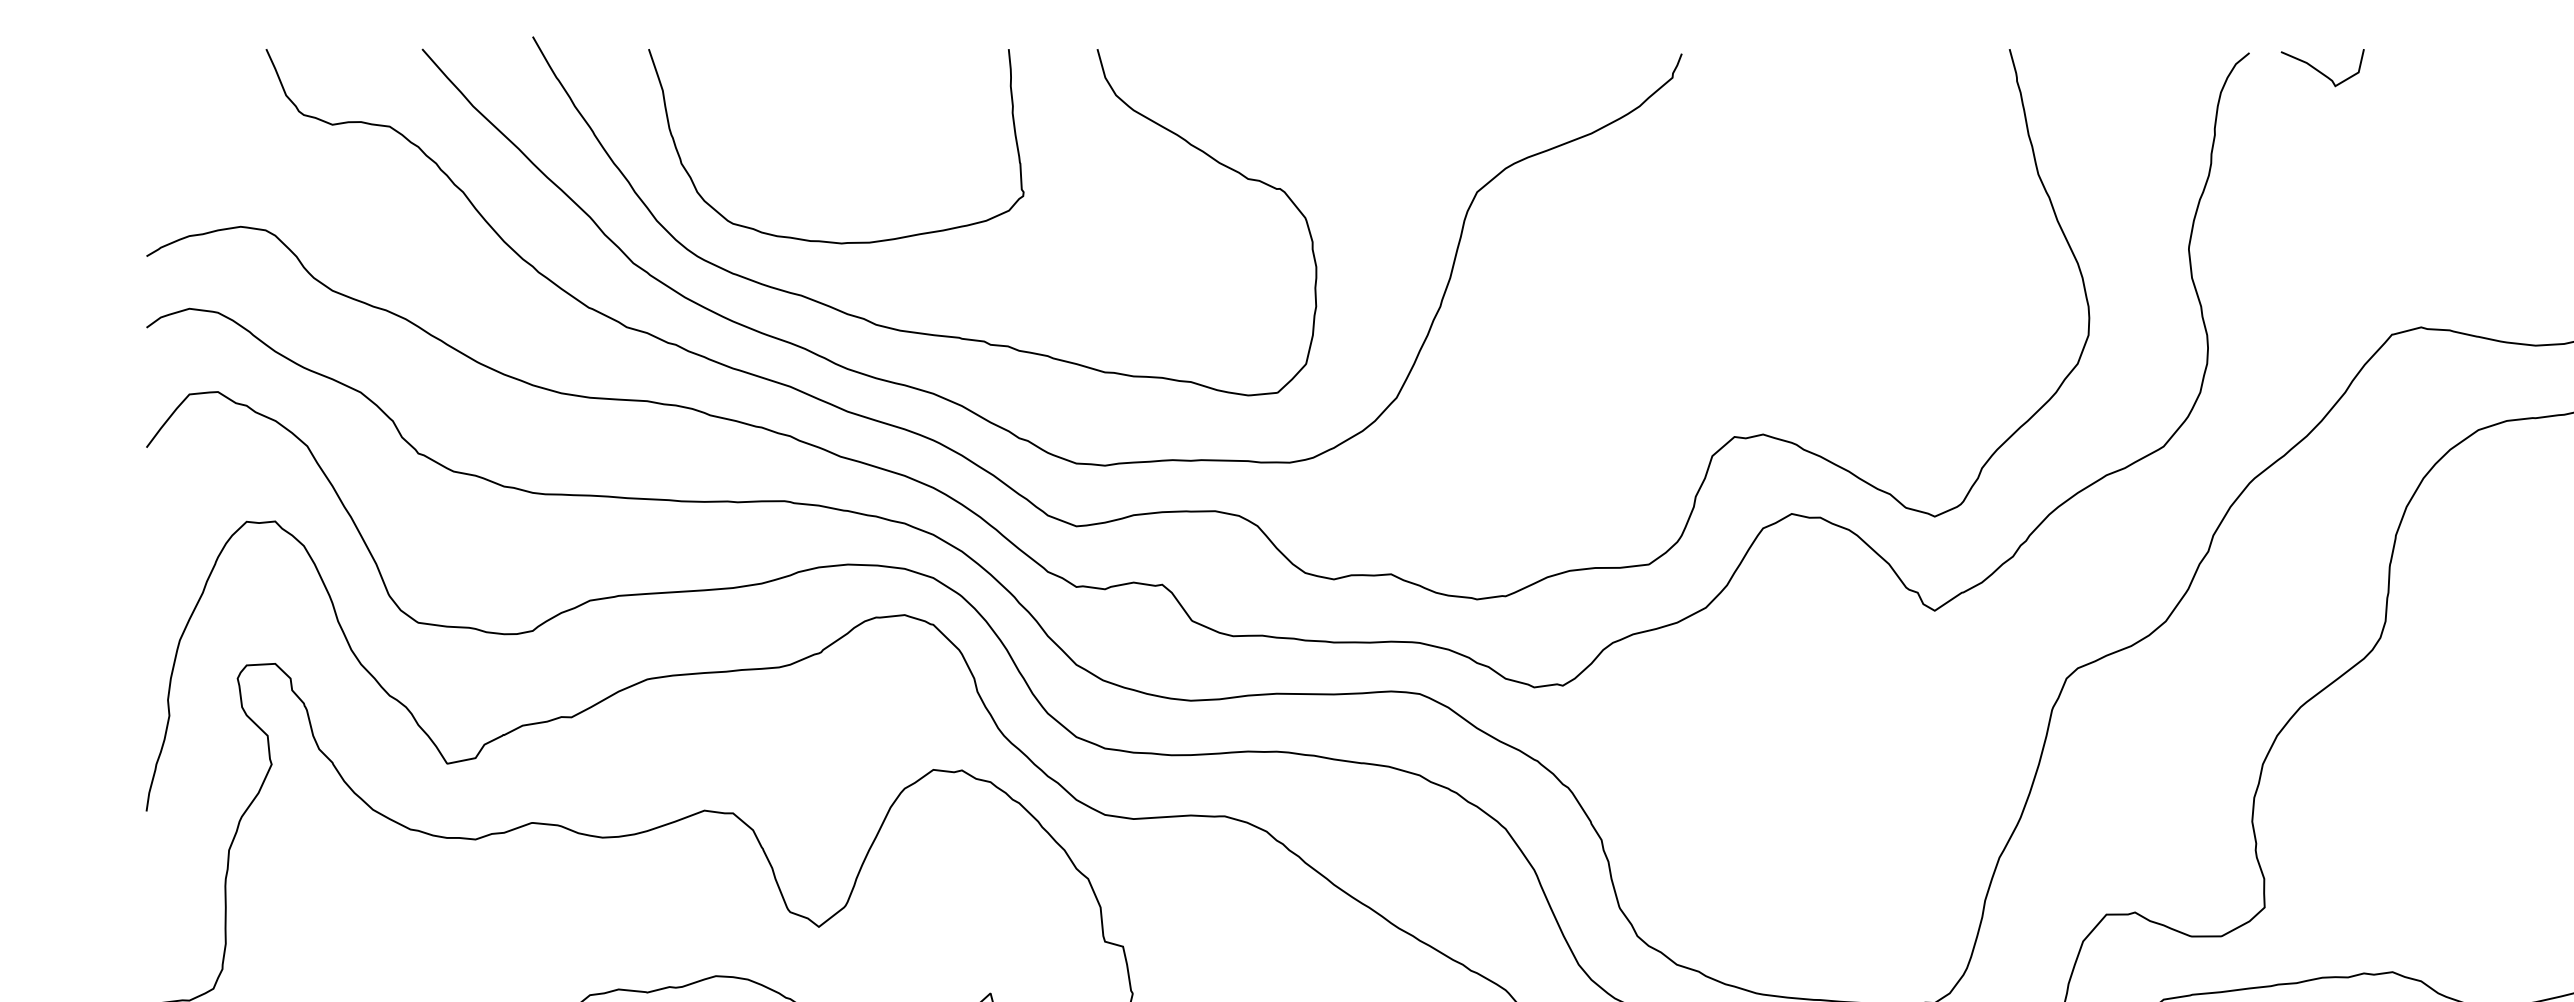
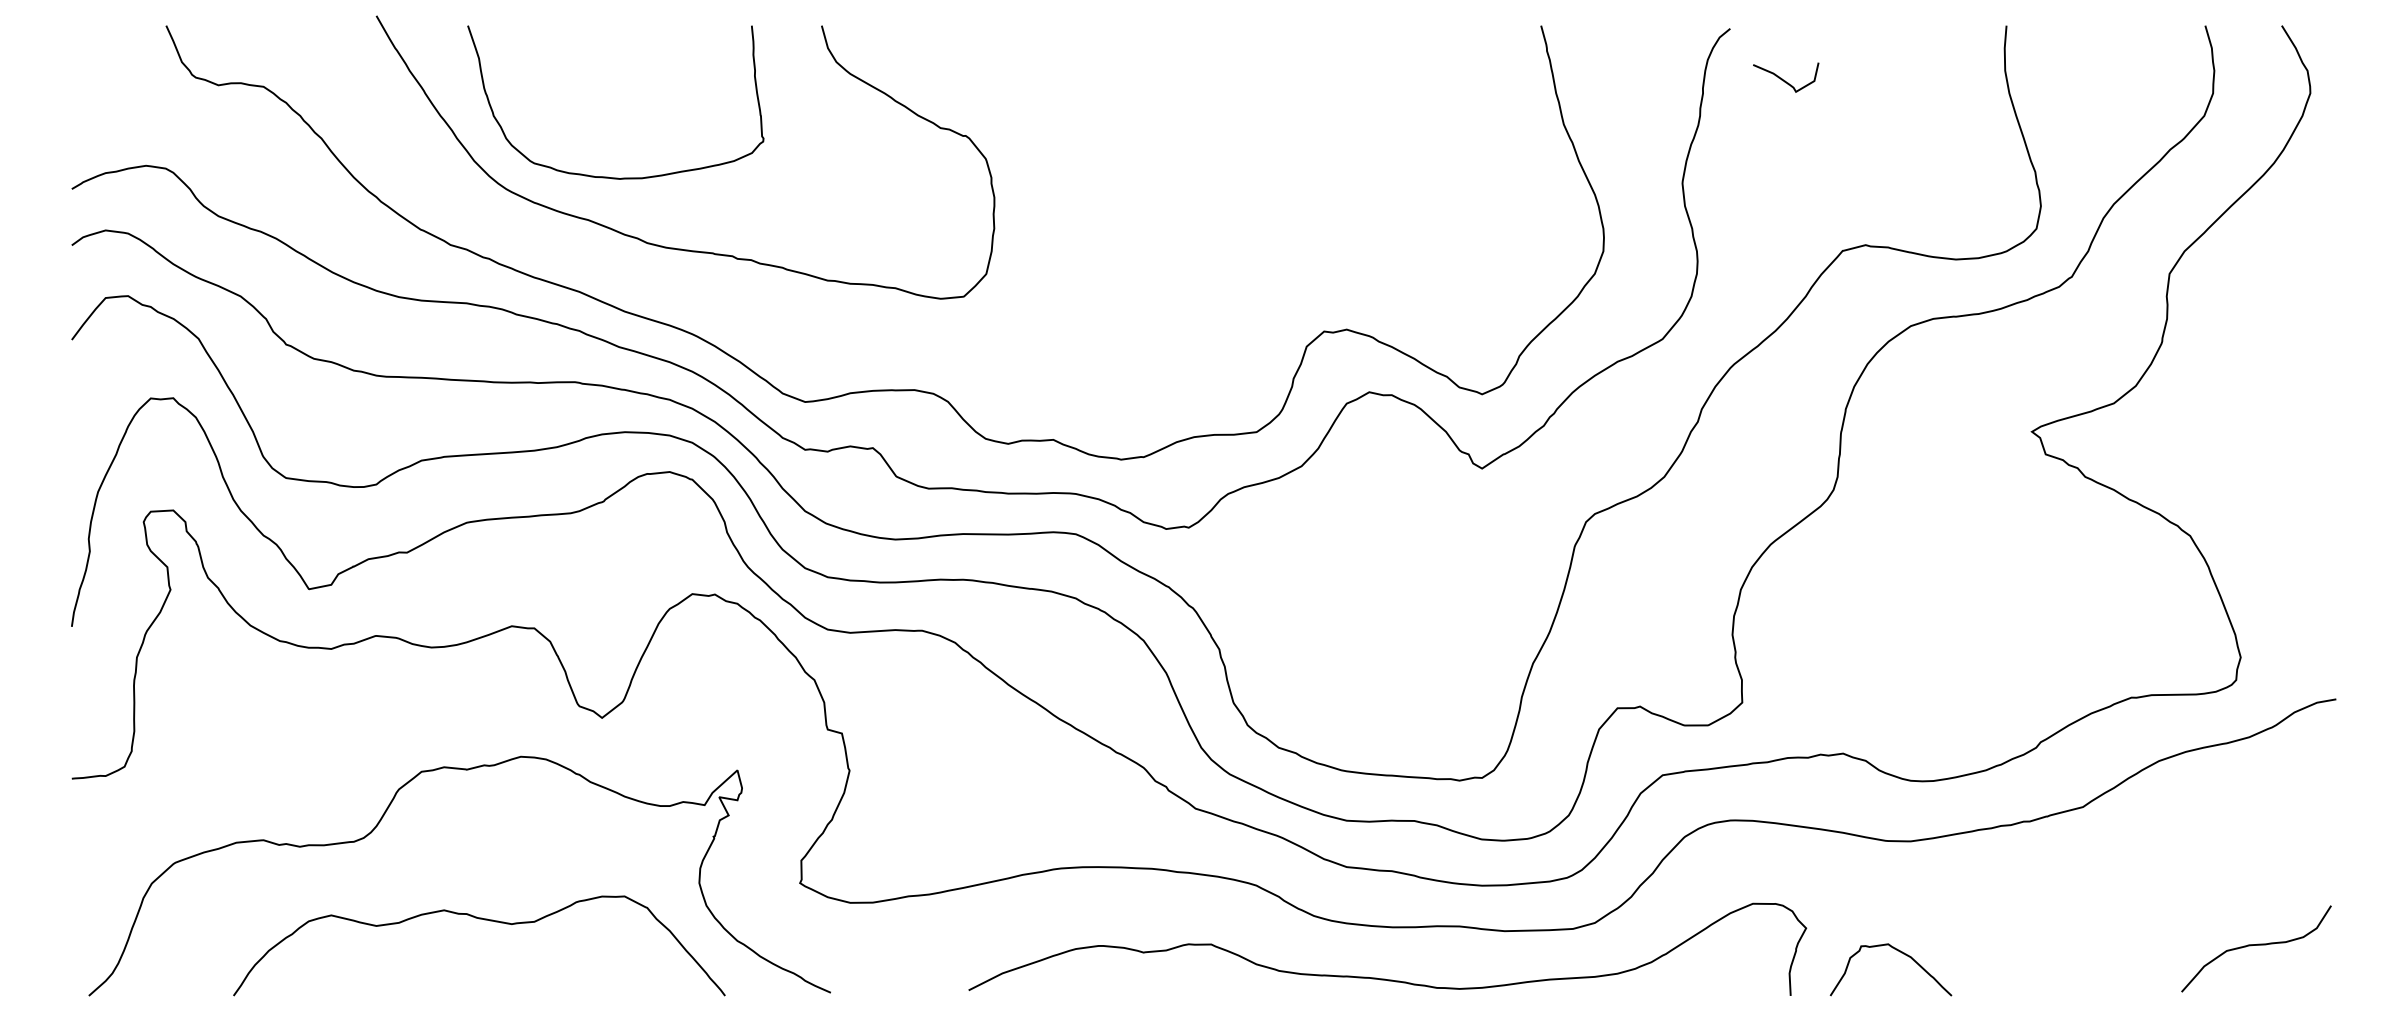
curve: (2322, 71) -> (1785, 80), moved
curve: (970, 409) -> (721, 309), removed

